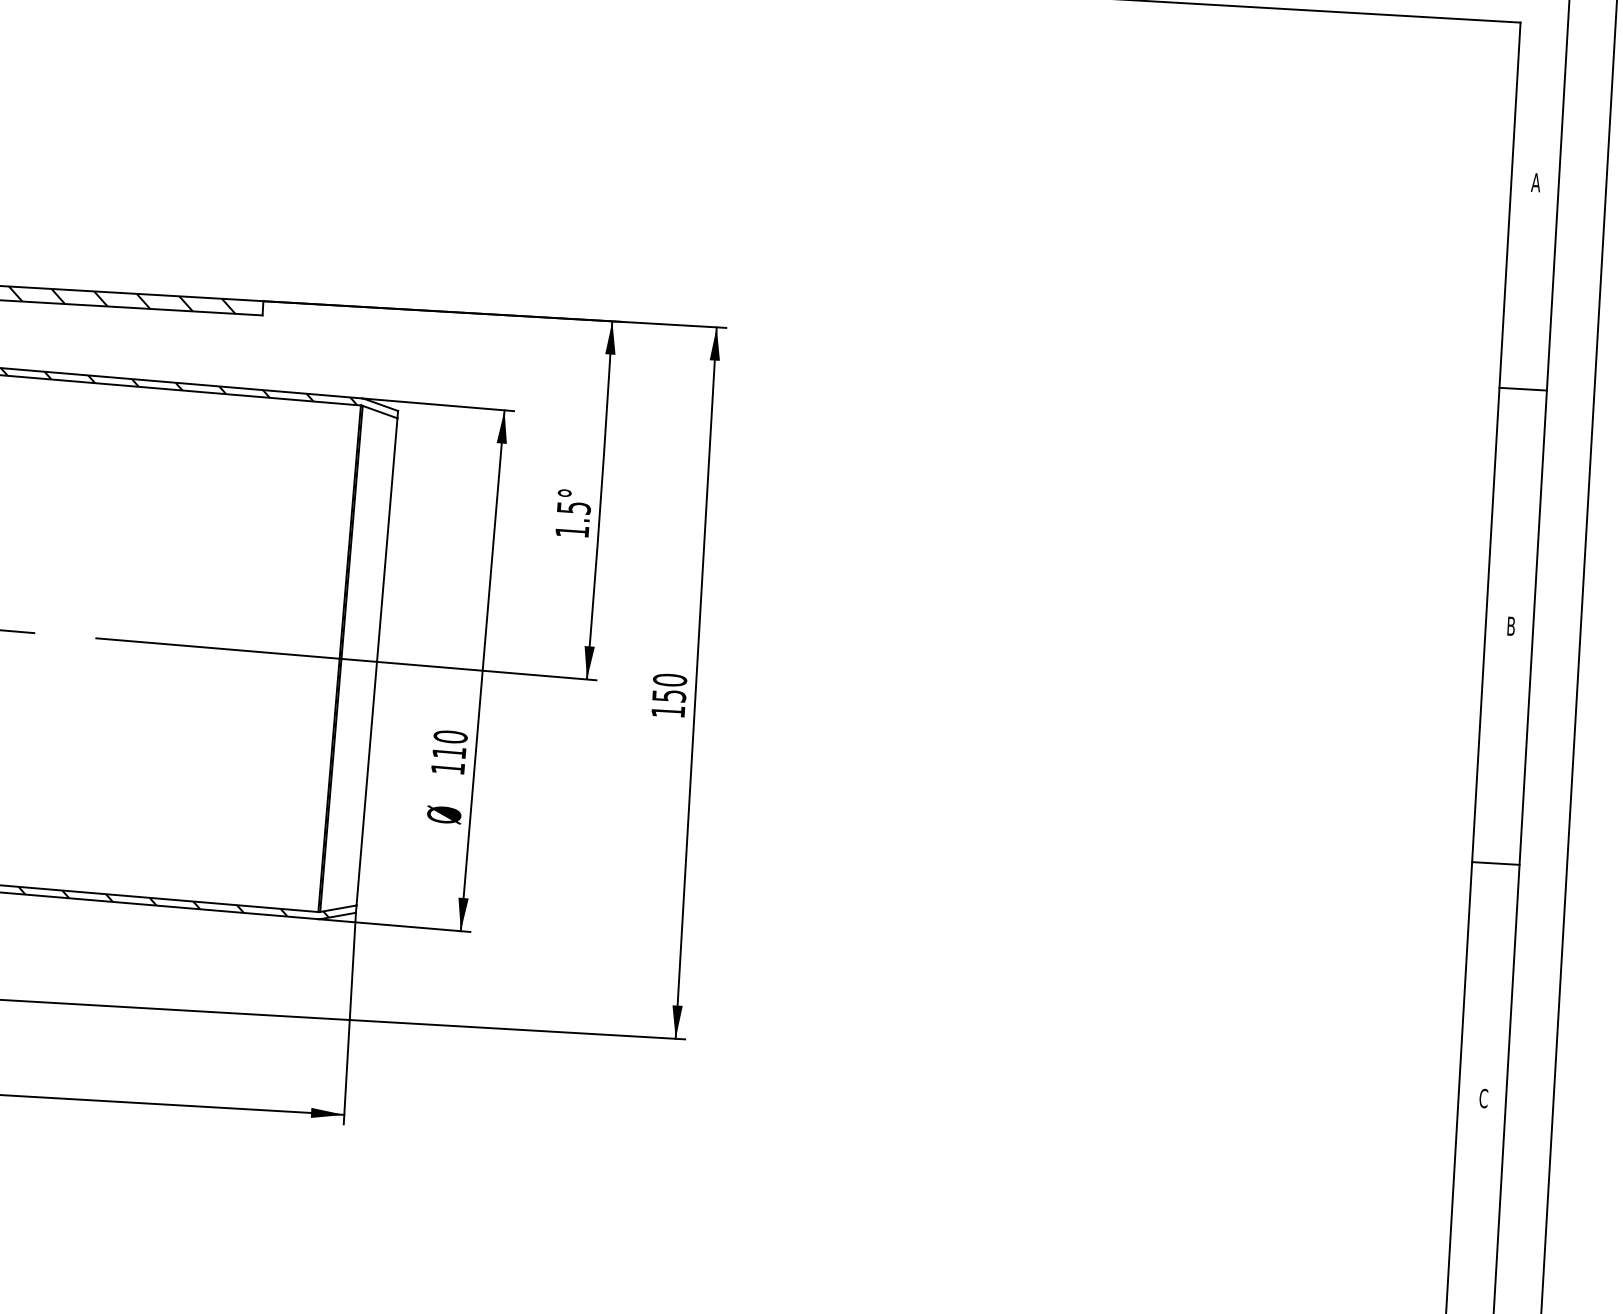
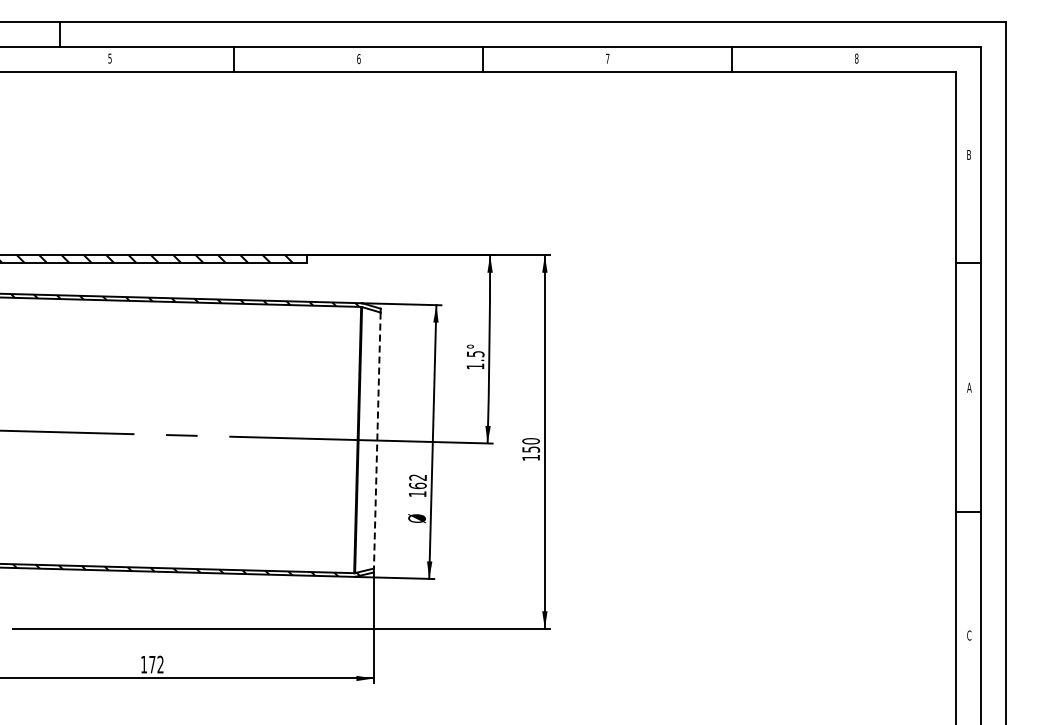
text: (1535, 181) -> (968, 154), A -> B
text: (1511, 625) -> (969, 387), B -> A
line: (377, 663) -> (377, 441), solid -> dashed
text: (449, 744) -> (417, 481), 110 -> 162

